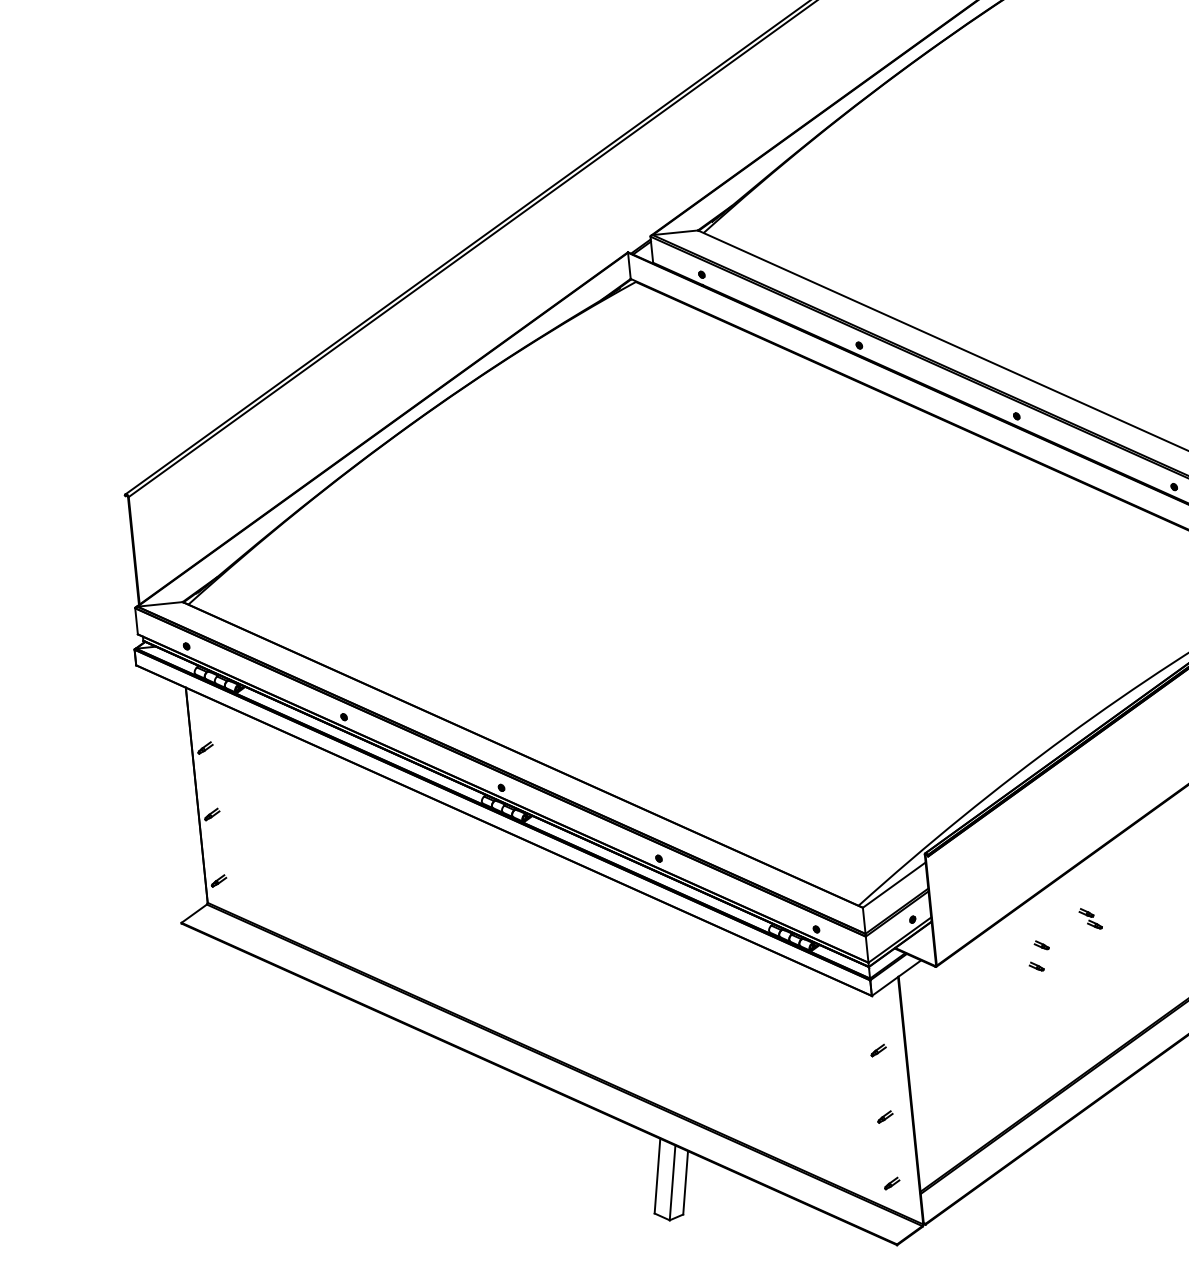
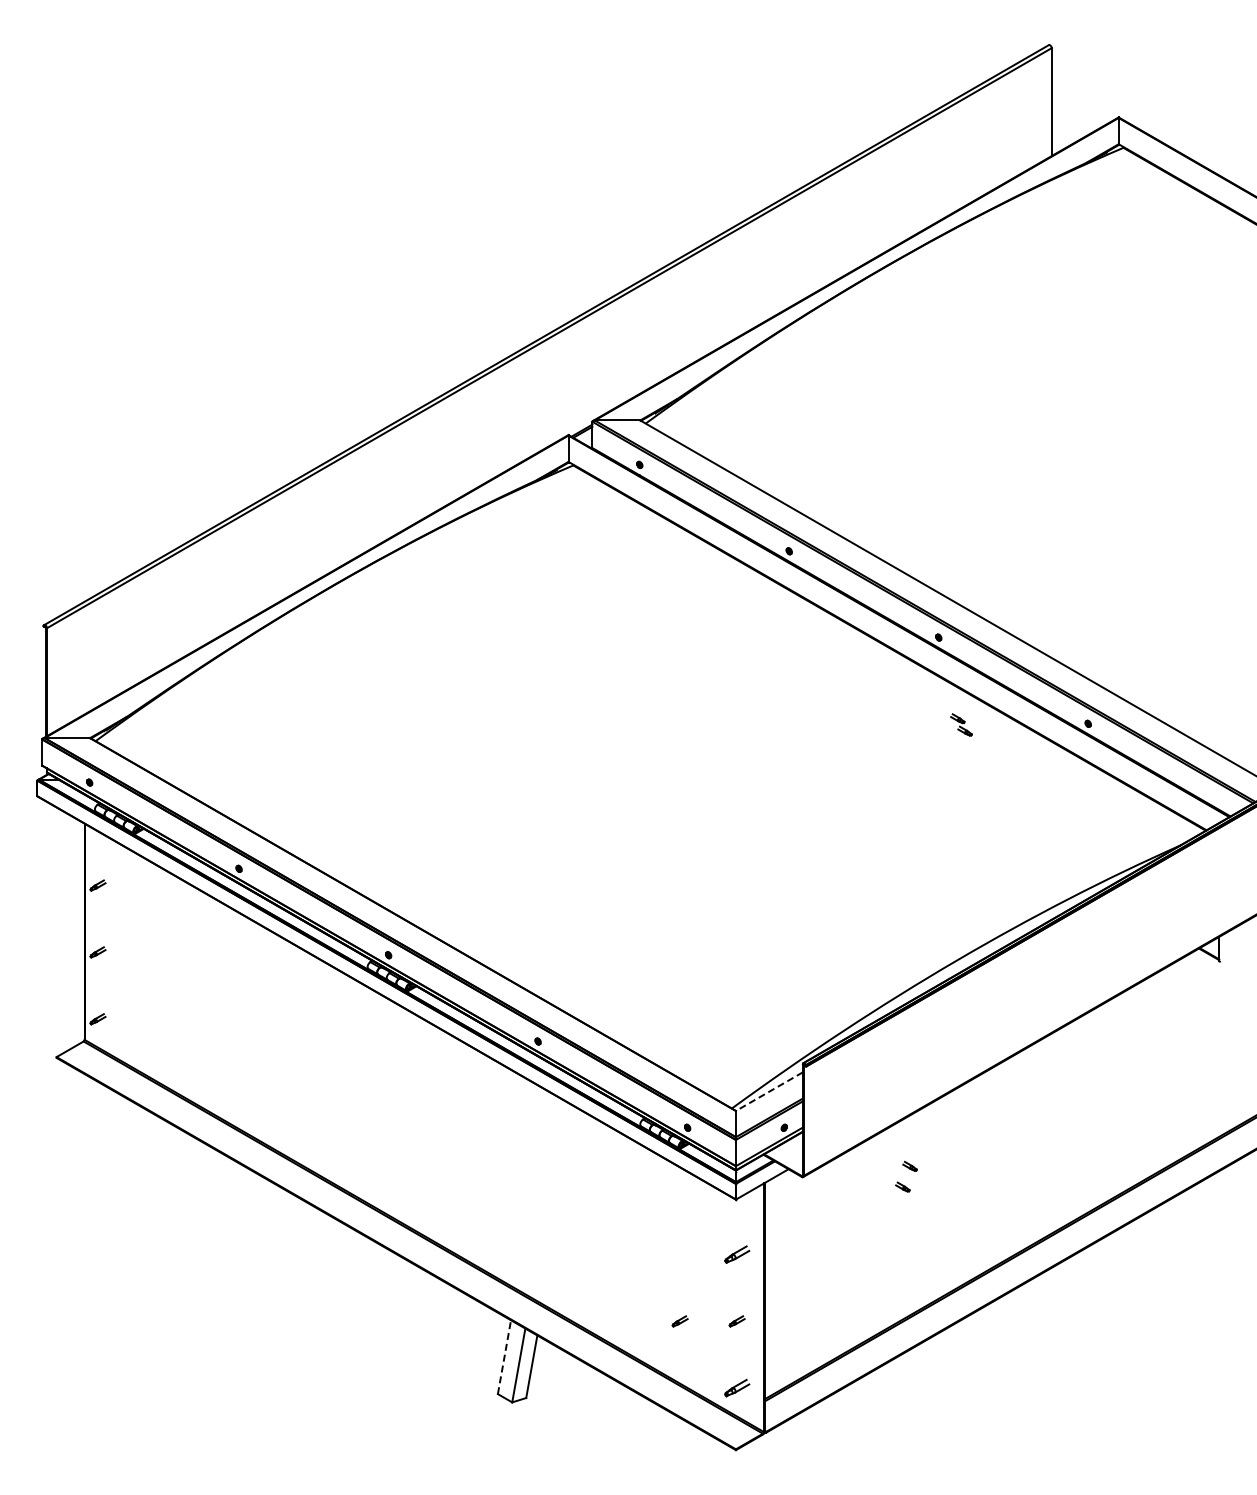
line: (894, 885) -> (769, 1091), solid -> dashed
part: (1090, 918) -> (961, 724), moved
part: (877, 1050) -> (736, 1254), size x1.6
part: (828, 1122) -> (679, 1321), added
line: (657, 1175) -> (504, 1356), solid -> dashed
part: (891, 1183) -> (736, 1388), size x1.6

